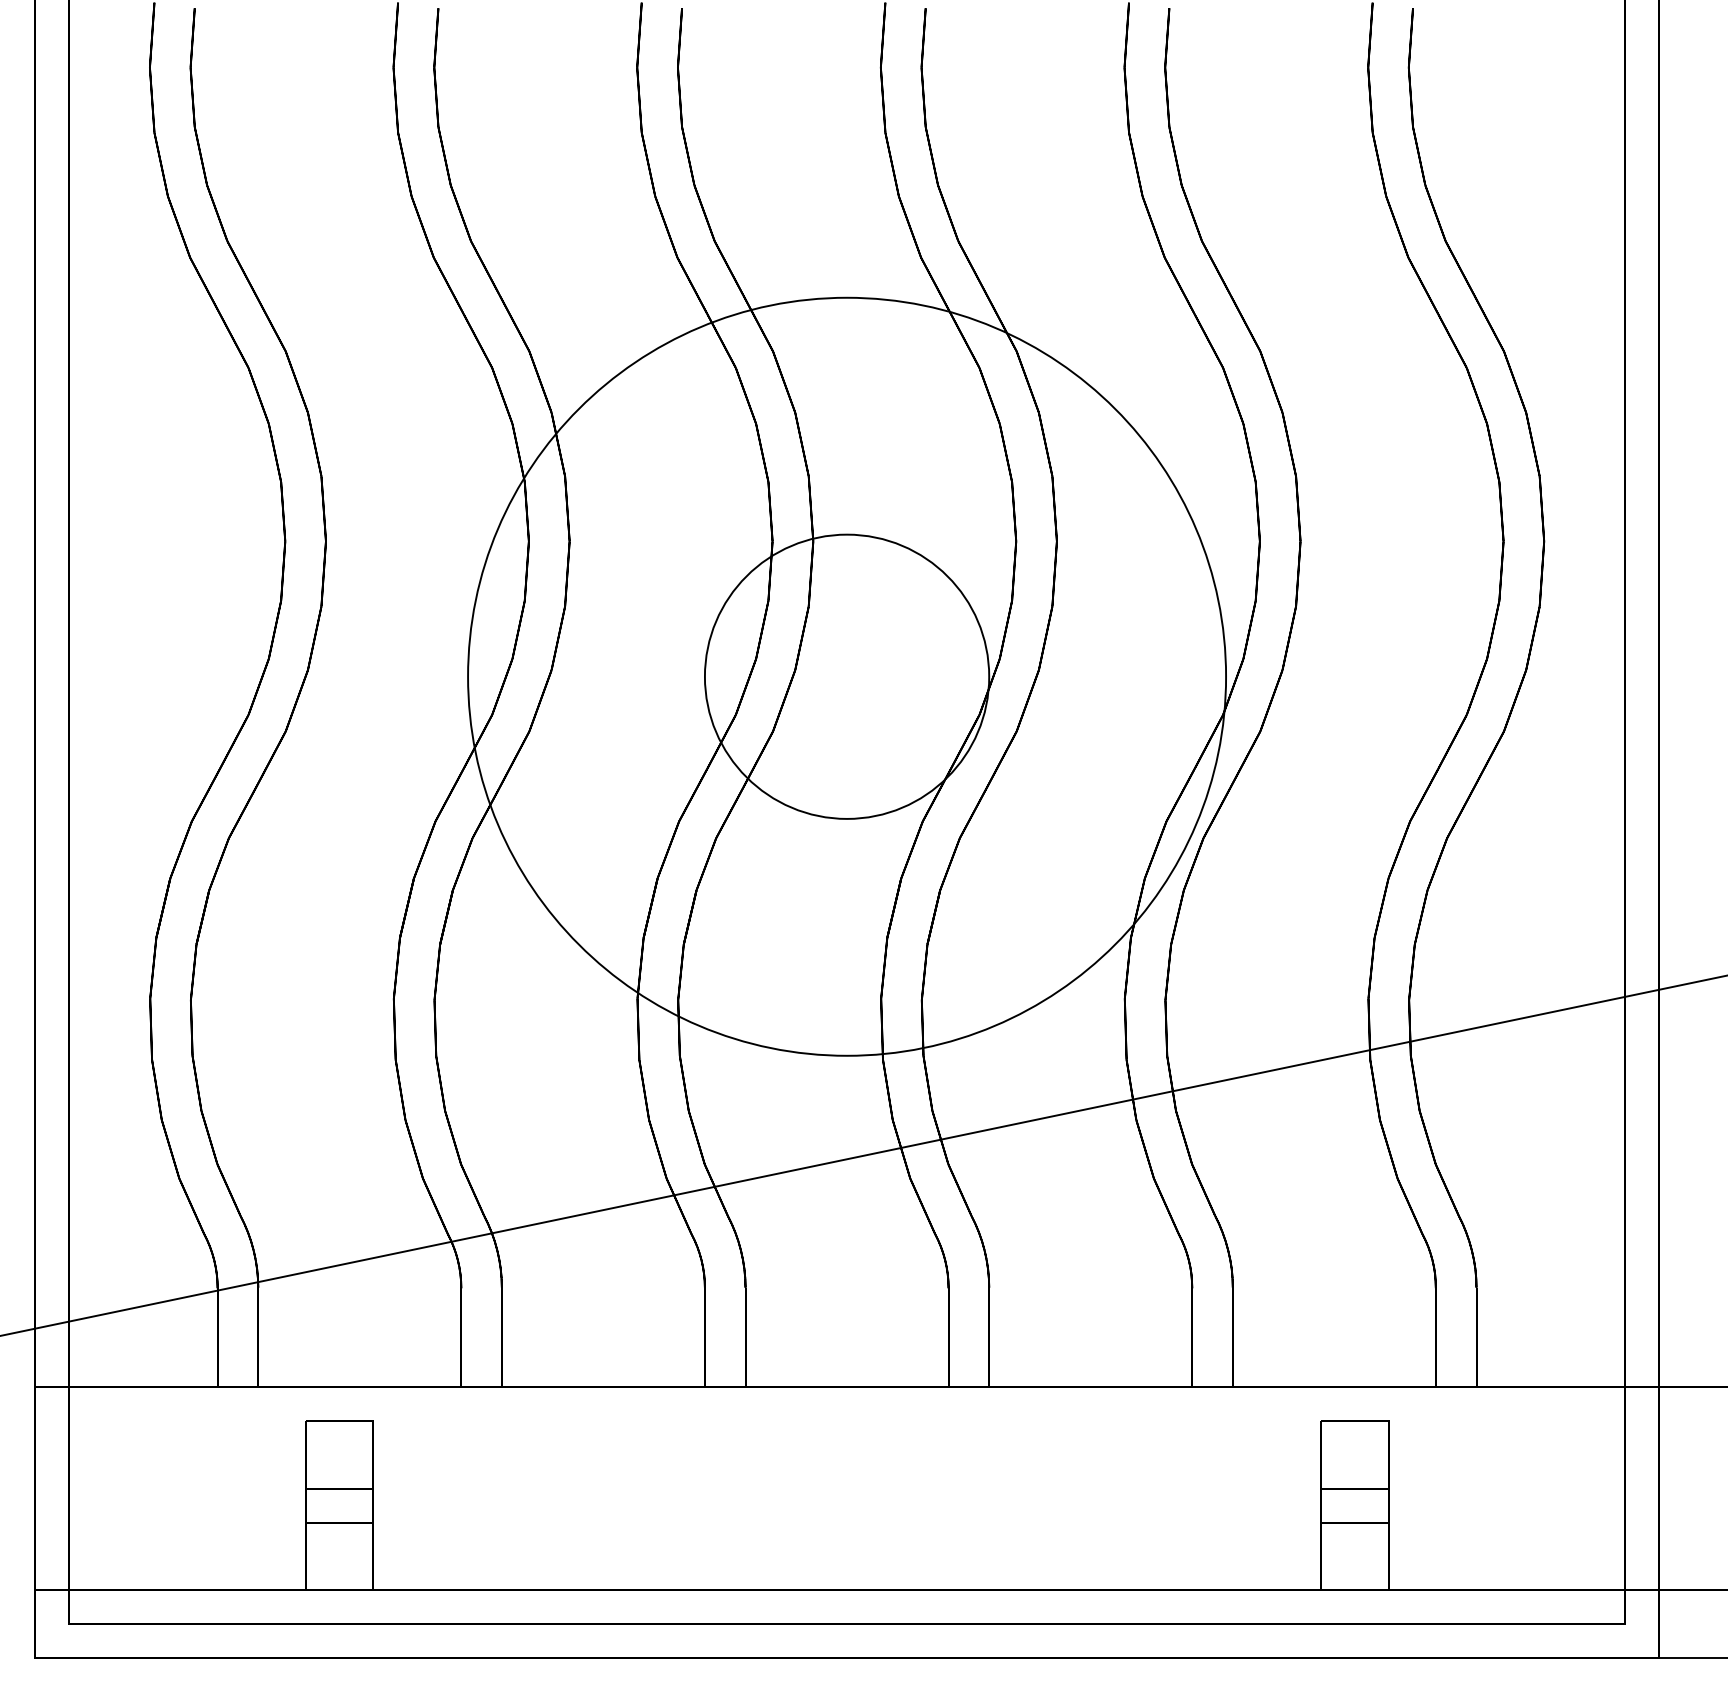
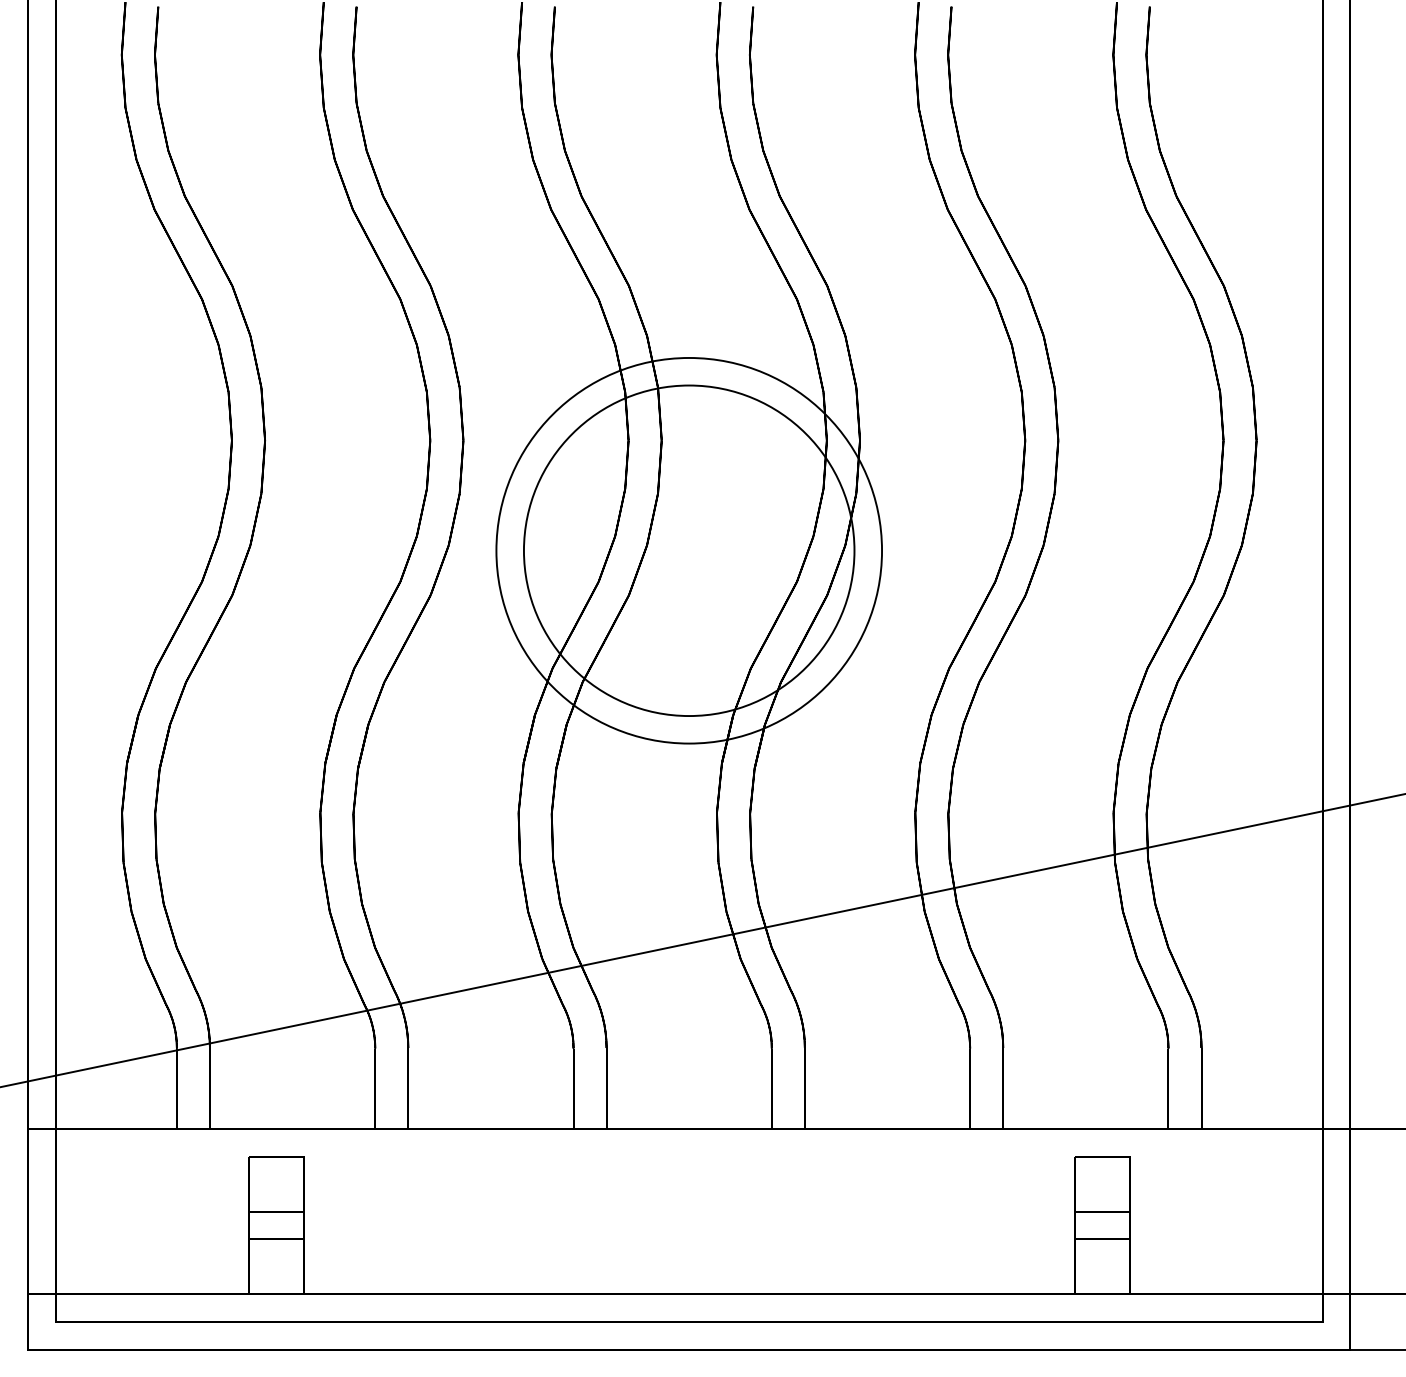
circle: (846, 676) -> (688, 550), size x0.62
circle: (847, 676) -> (689, 550), size x1.43

